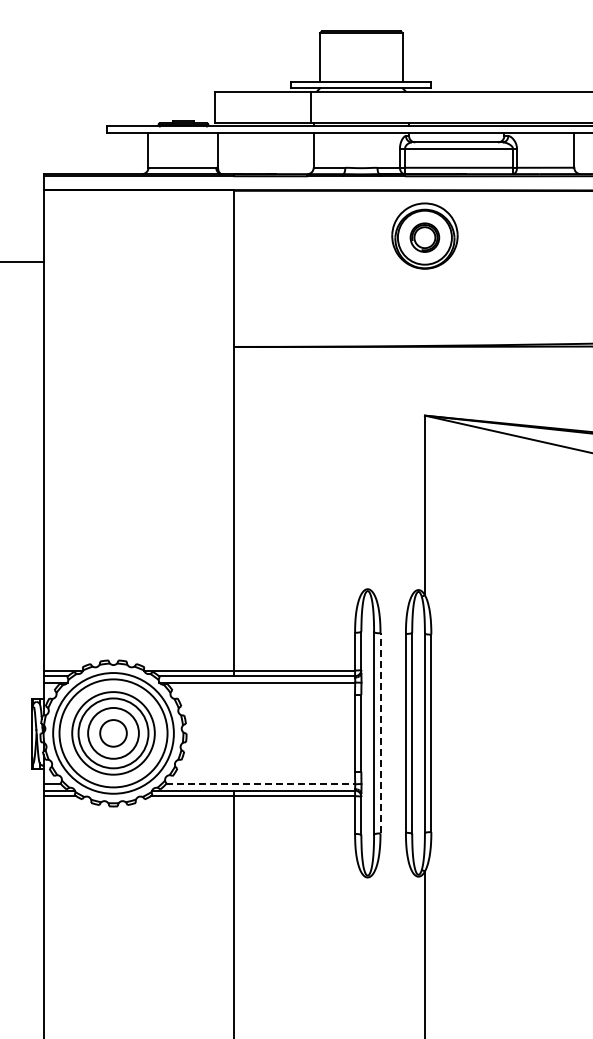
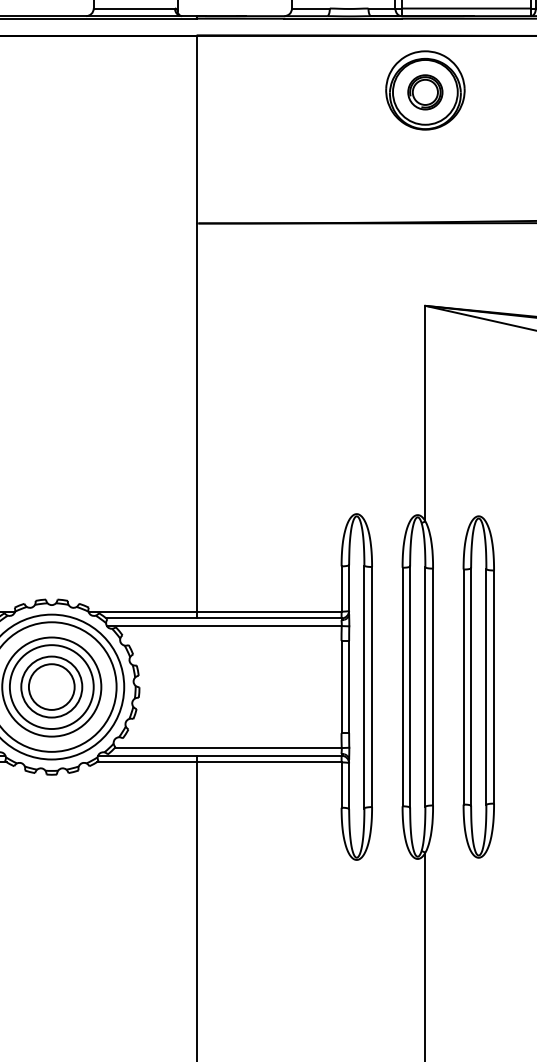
line: (380, 732) -> (372, 686), dashed -> solid
circle: (113, 733) -> (51, 687), size x1.43
part: (469, 733) -> (478, 687), added
line: (260, 784) -> (228, 748), dashed -> solid

